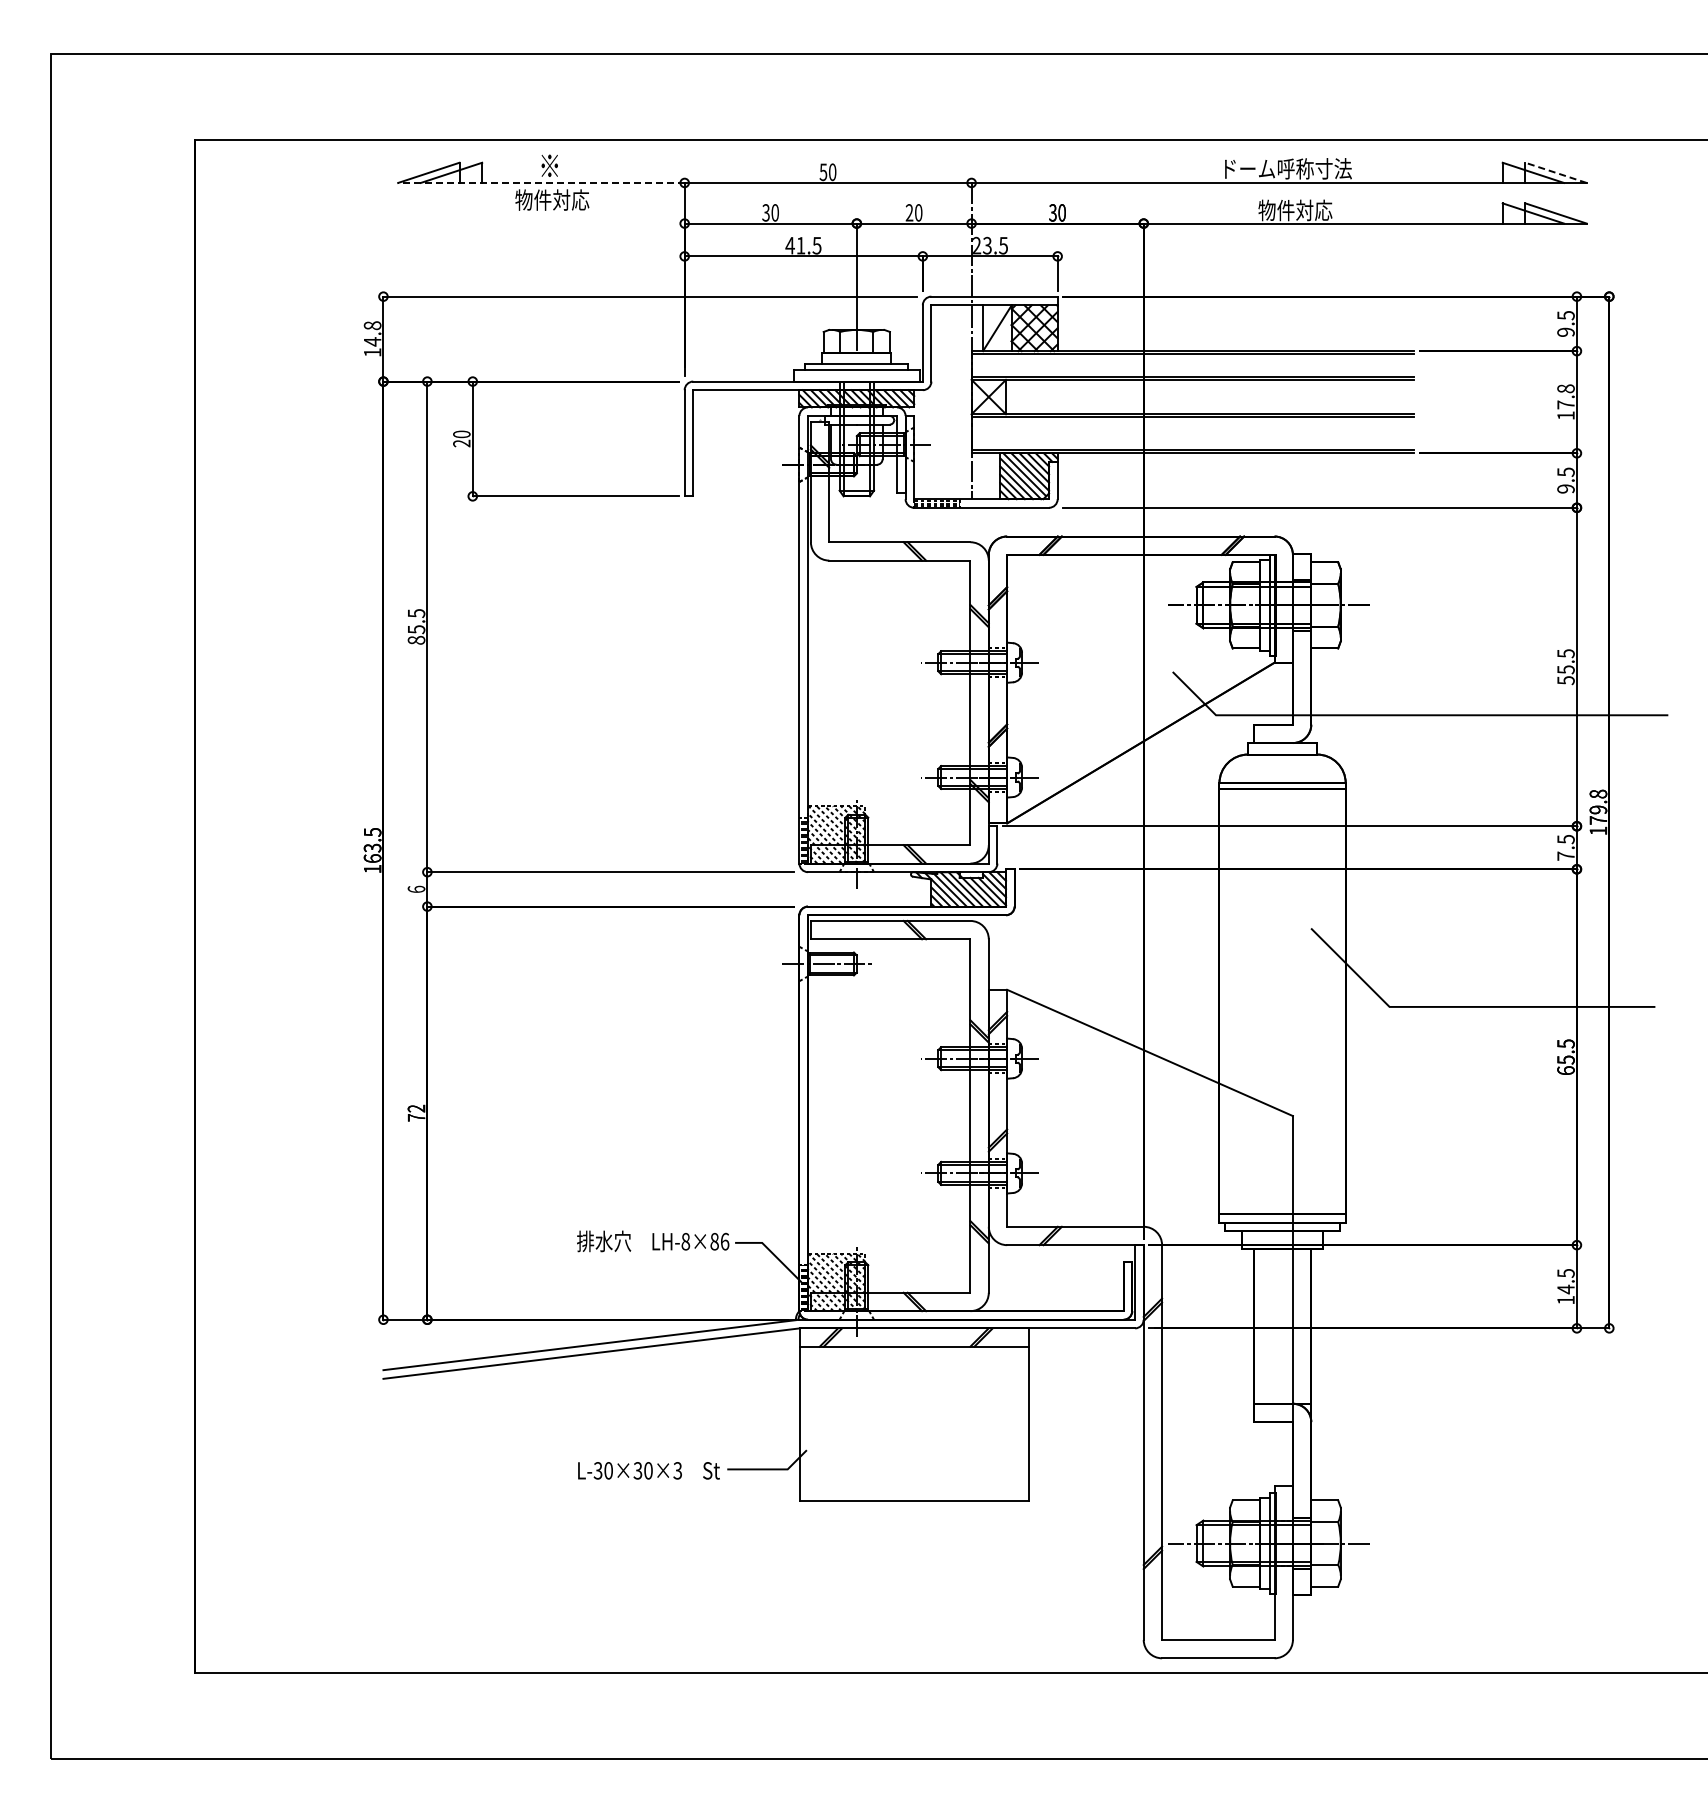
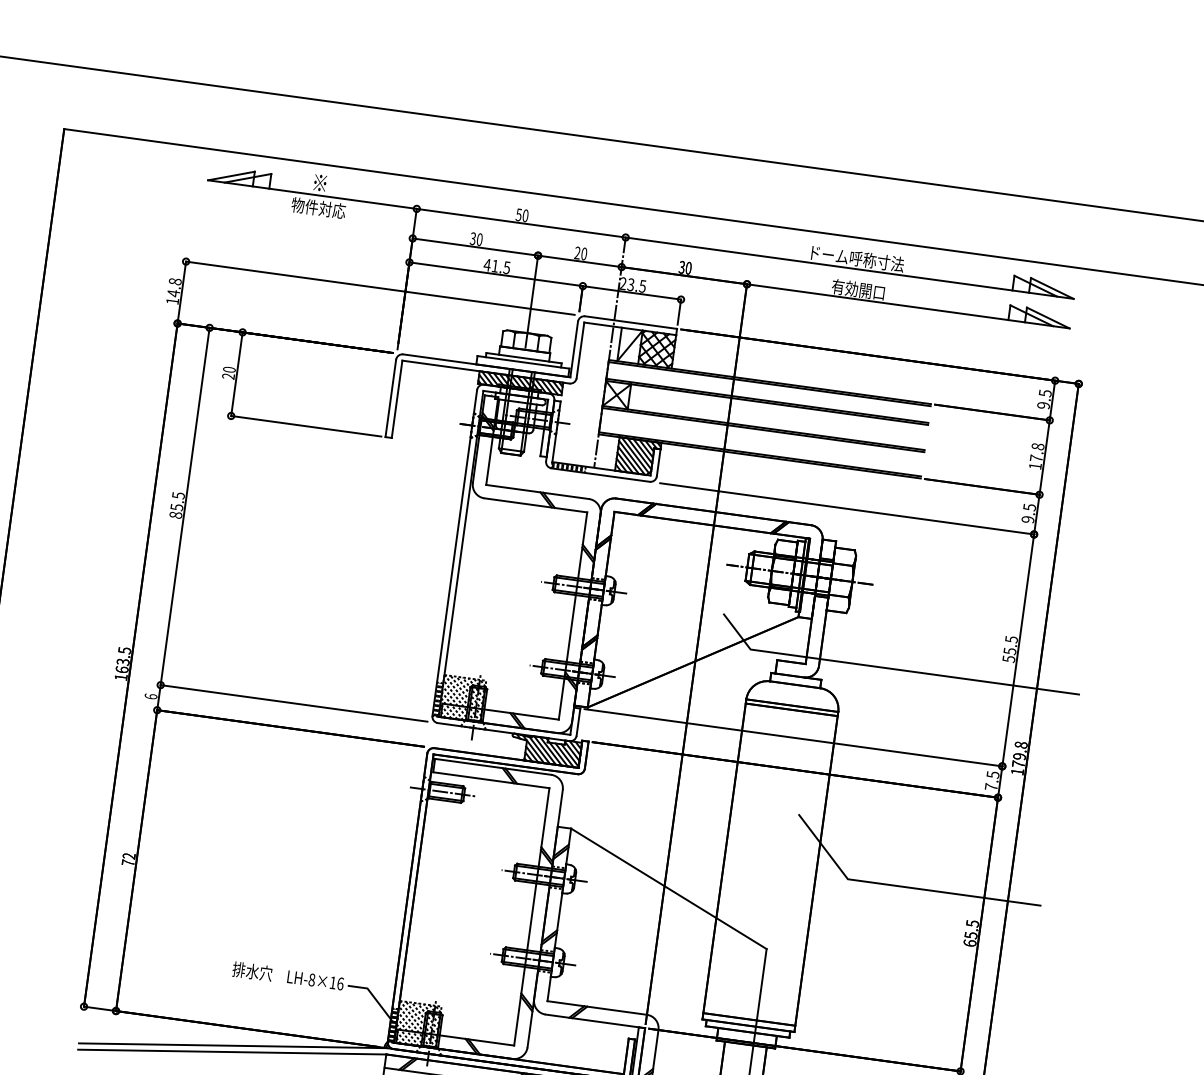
line: (1555, 172) -> (1051, 288), dashed -> solid
line: (540, 182) -> (311, 194), dashed -> solid
text: (1295, 210) -> (858, 289), 物件対応 -> 有効開口
text: (714, 1241) -> (332, 982), LH-8×86 -> LH-8×16

